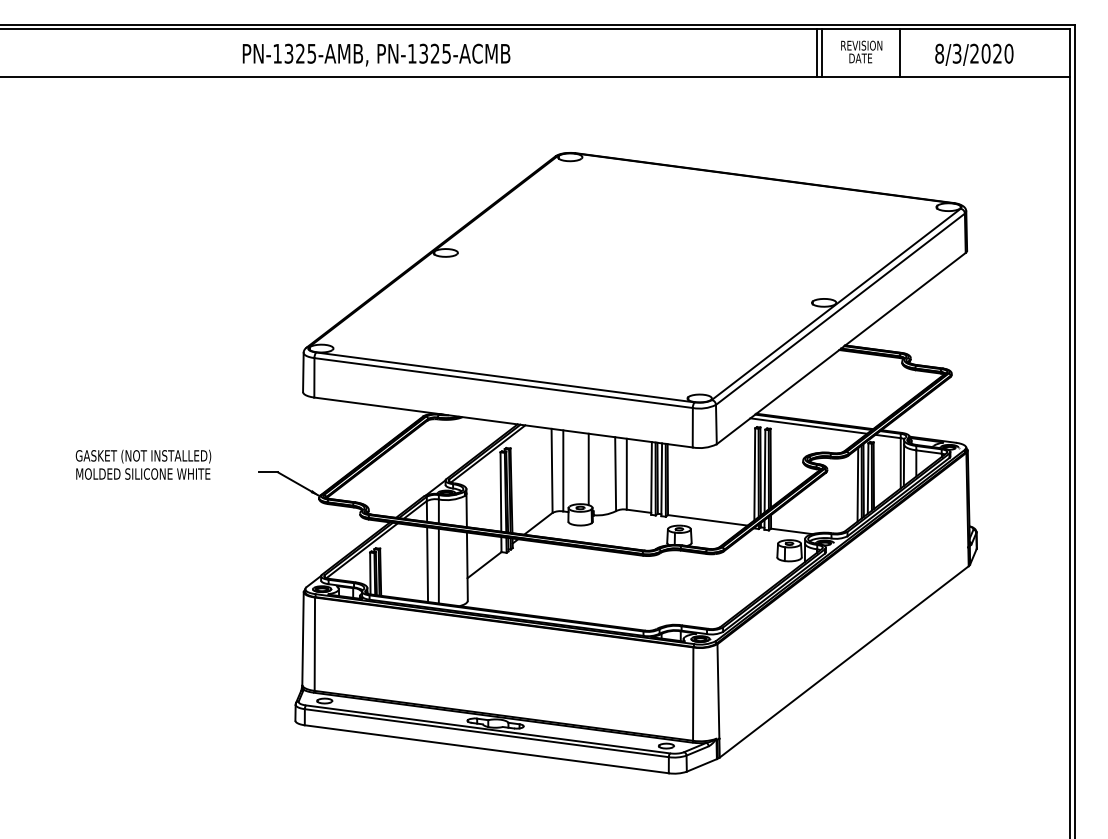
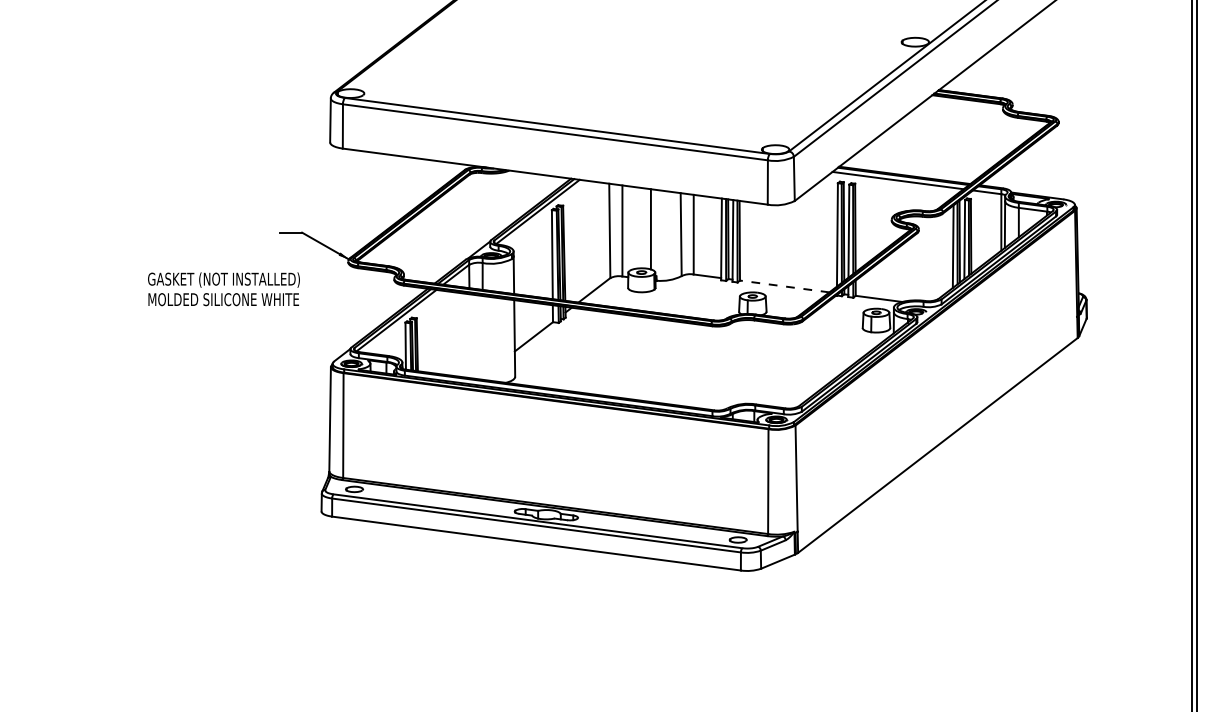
text: (143, 464) -> (223, 288), moved
line: (707, 520) -> (784, 286), solid -> dashed
line: (427, 564) -> (469, 336), removed
line: (438, 565) -> (482, 337), removed

